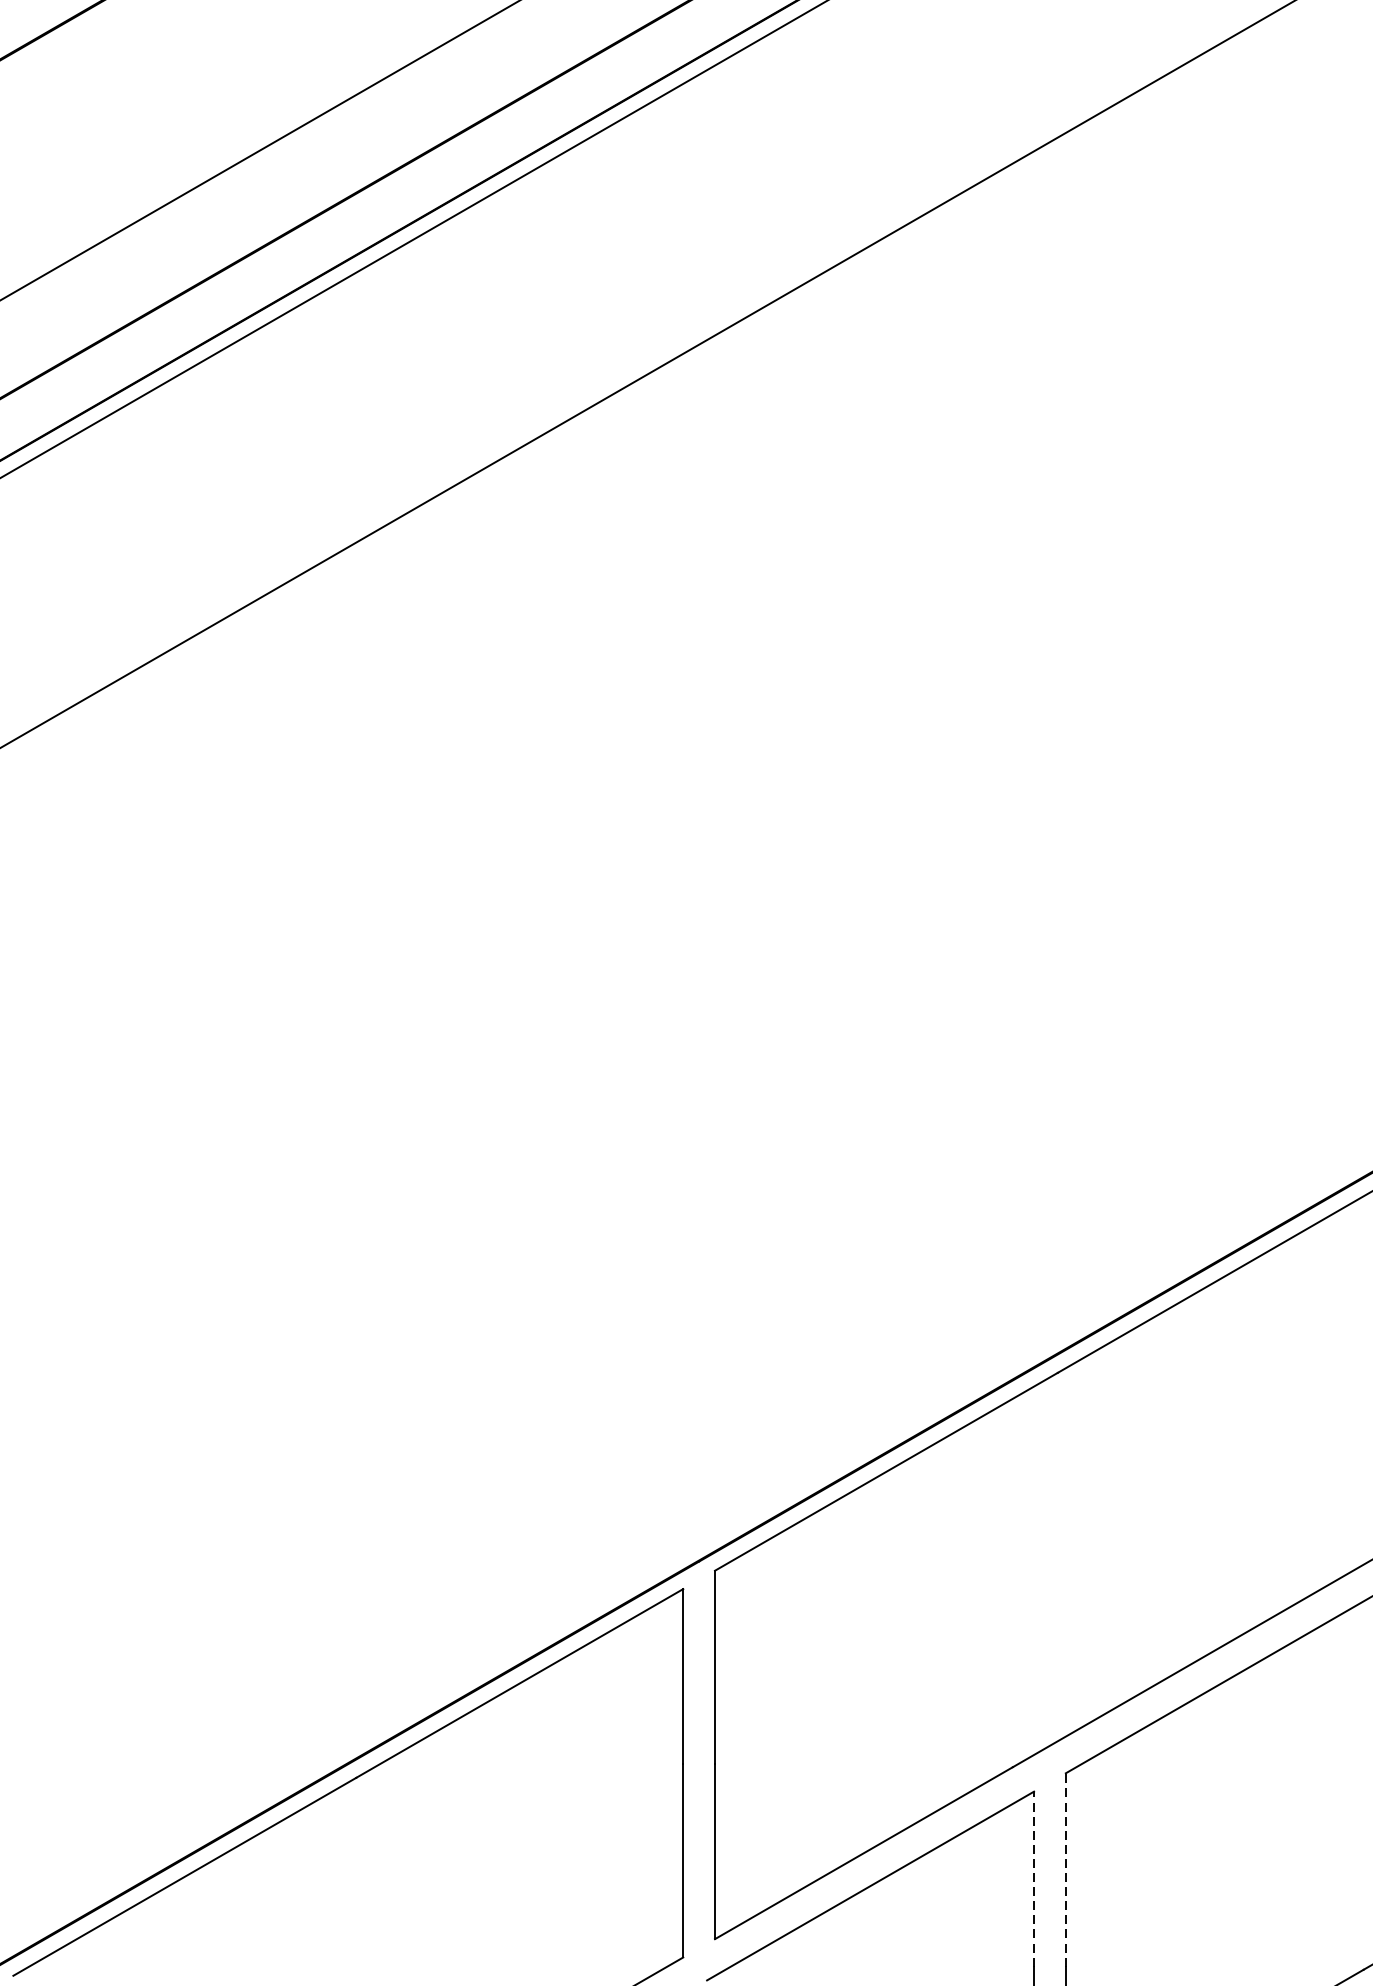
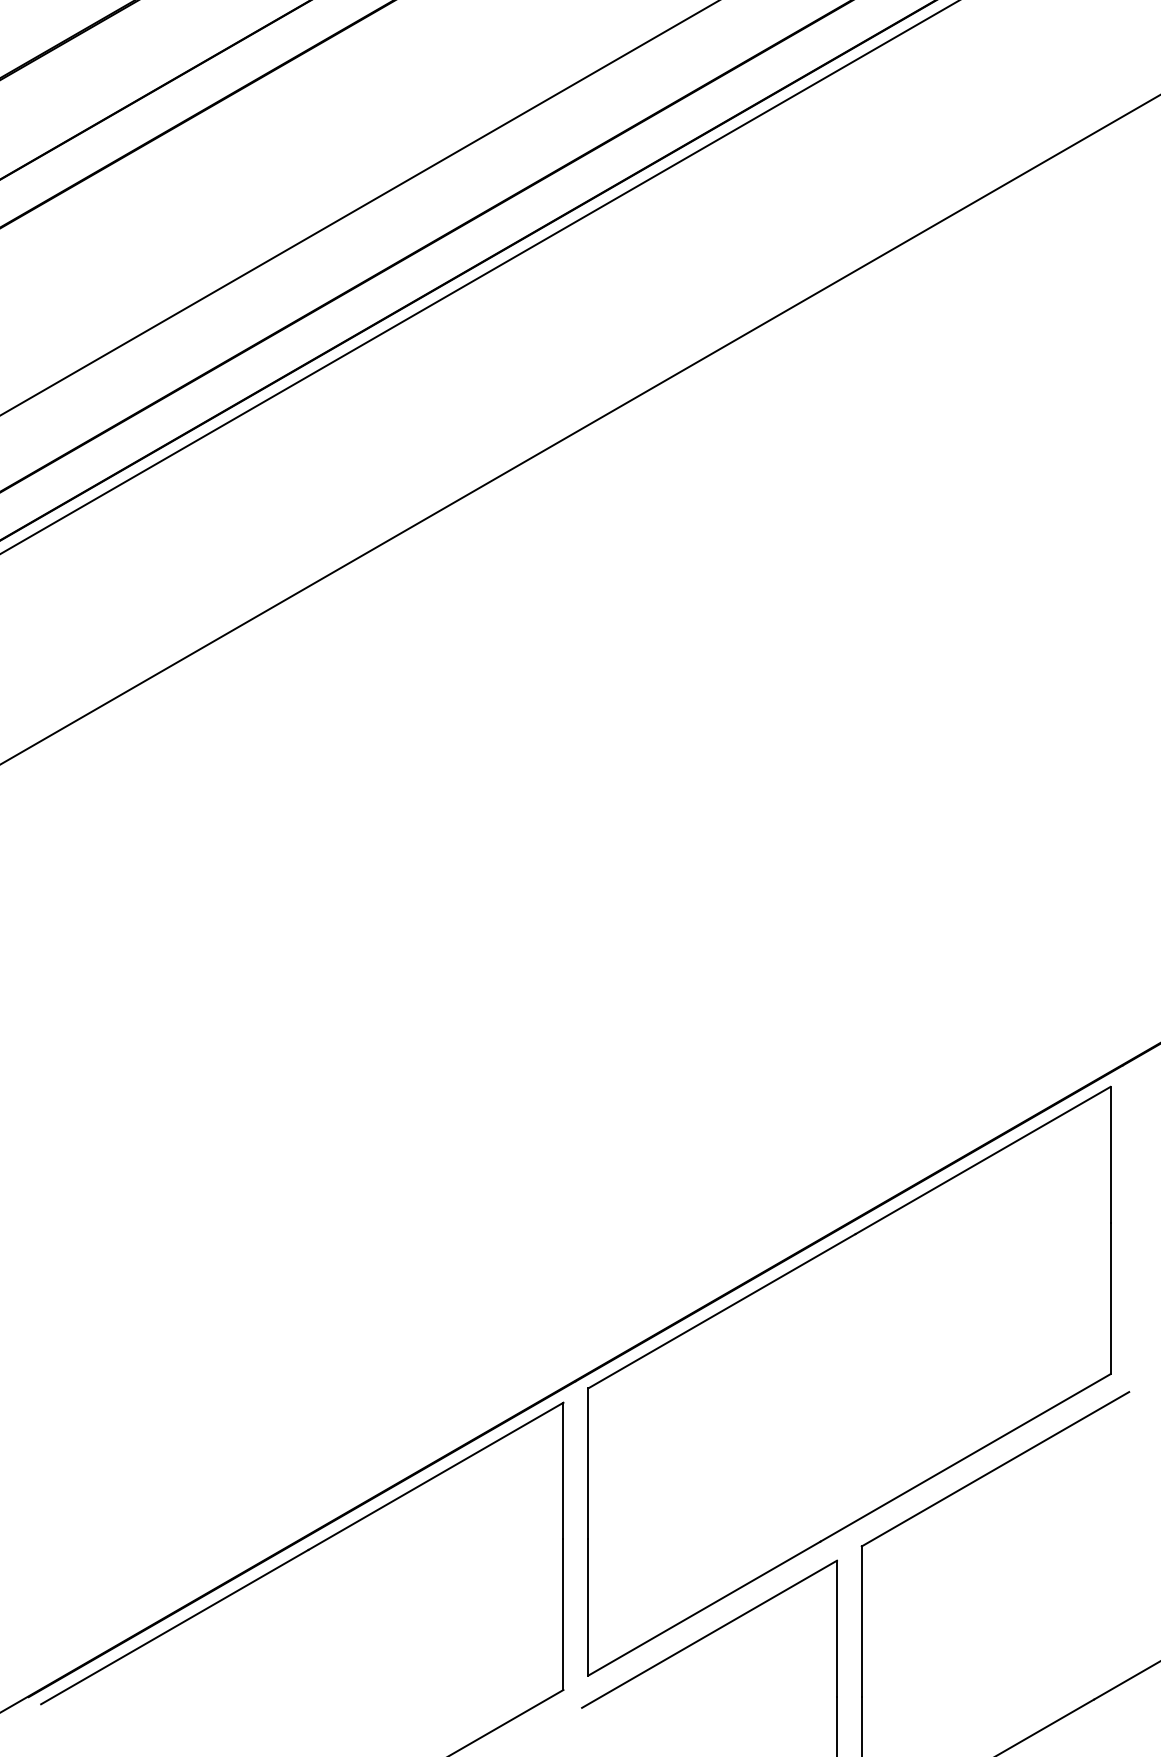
line: (1065, 1869) -> (861, 1621), dashed -> solid
line: (1034, 1878) -> (837, 1628), dashed -> solid

